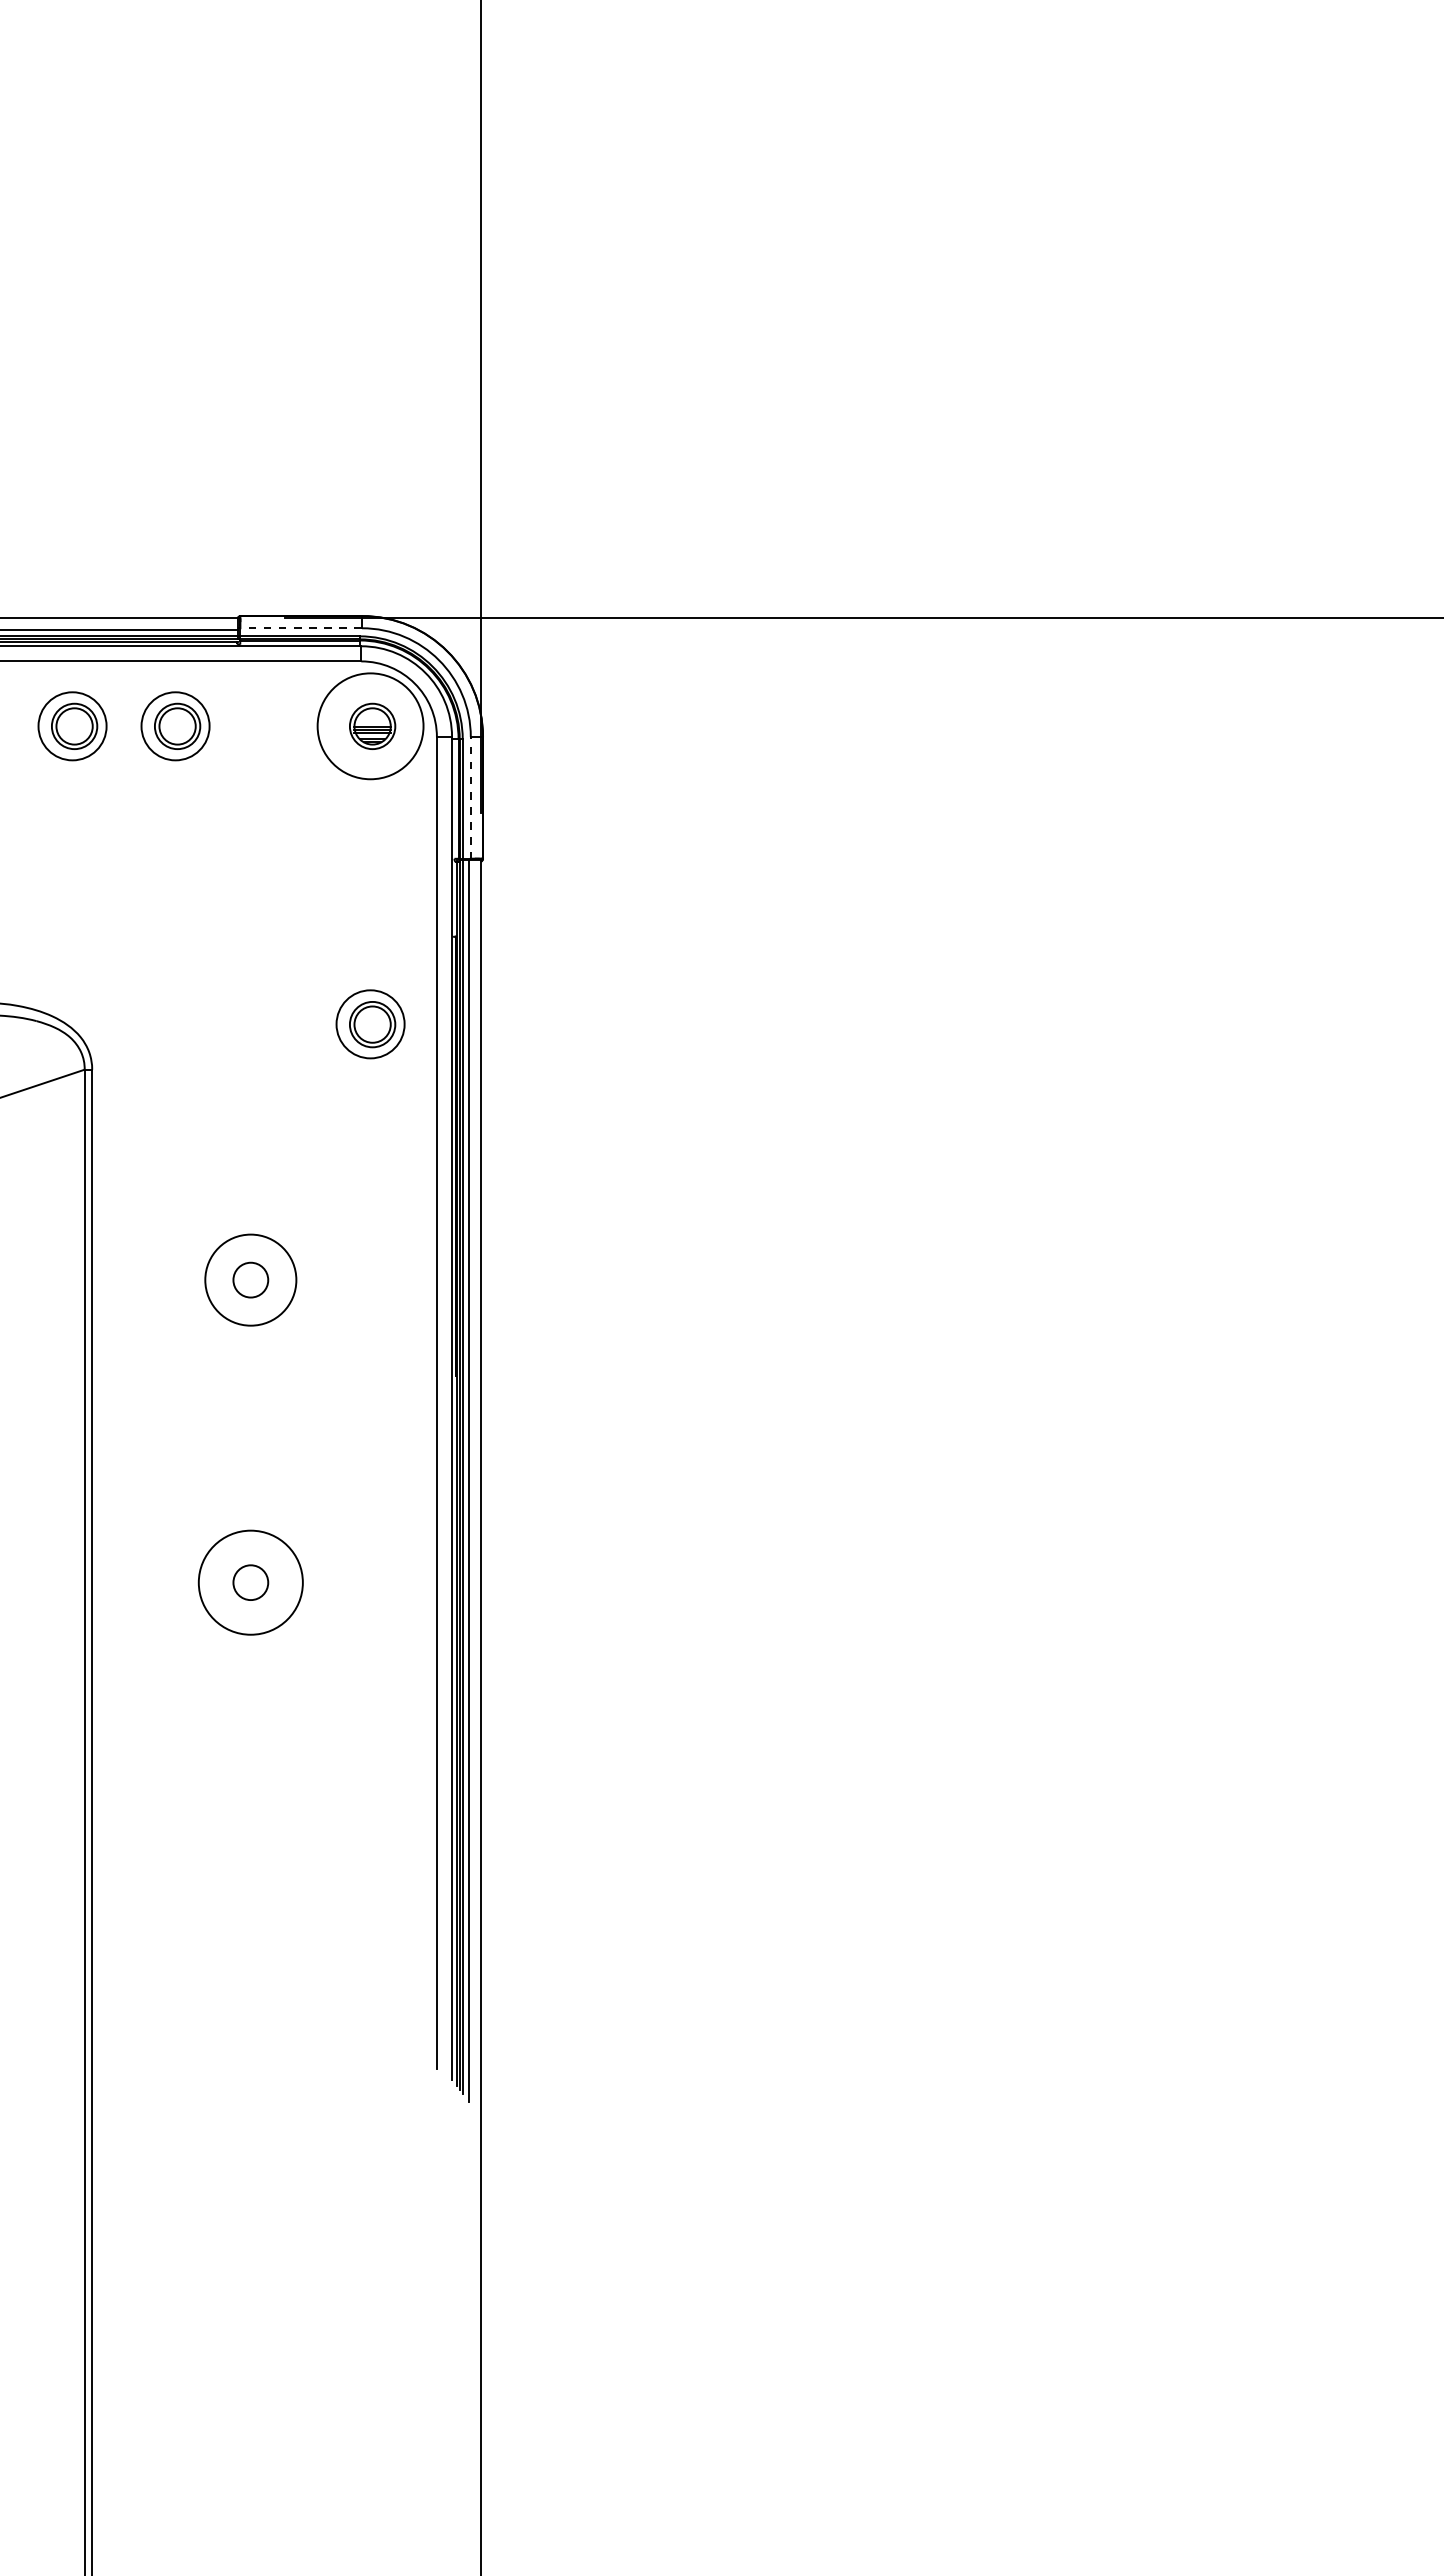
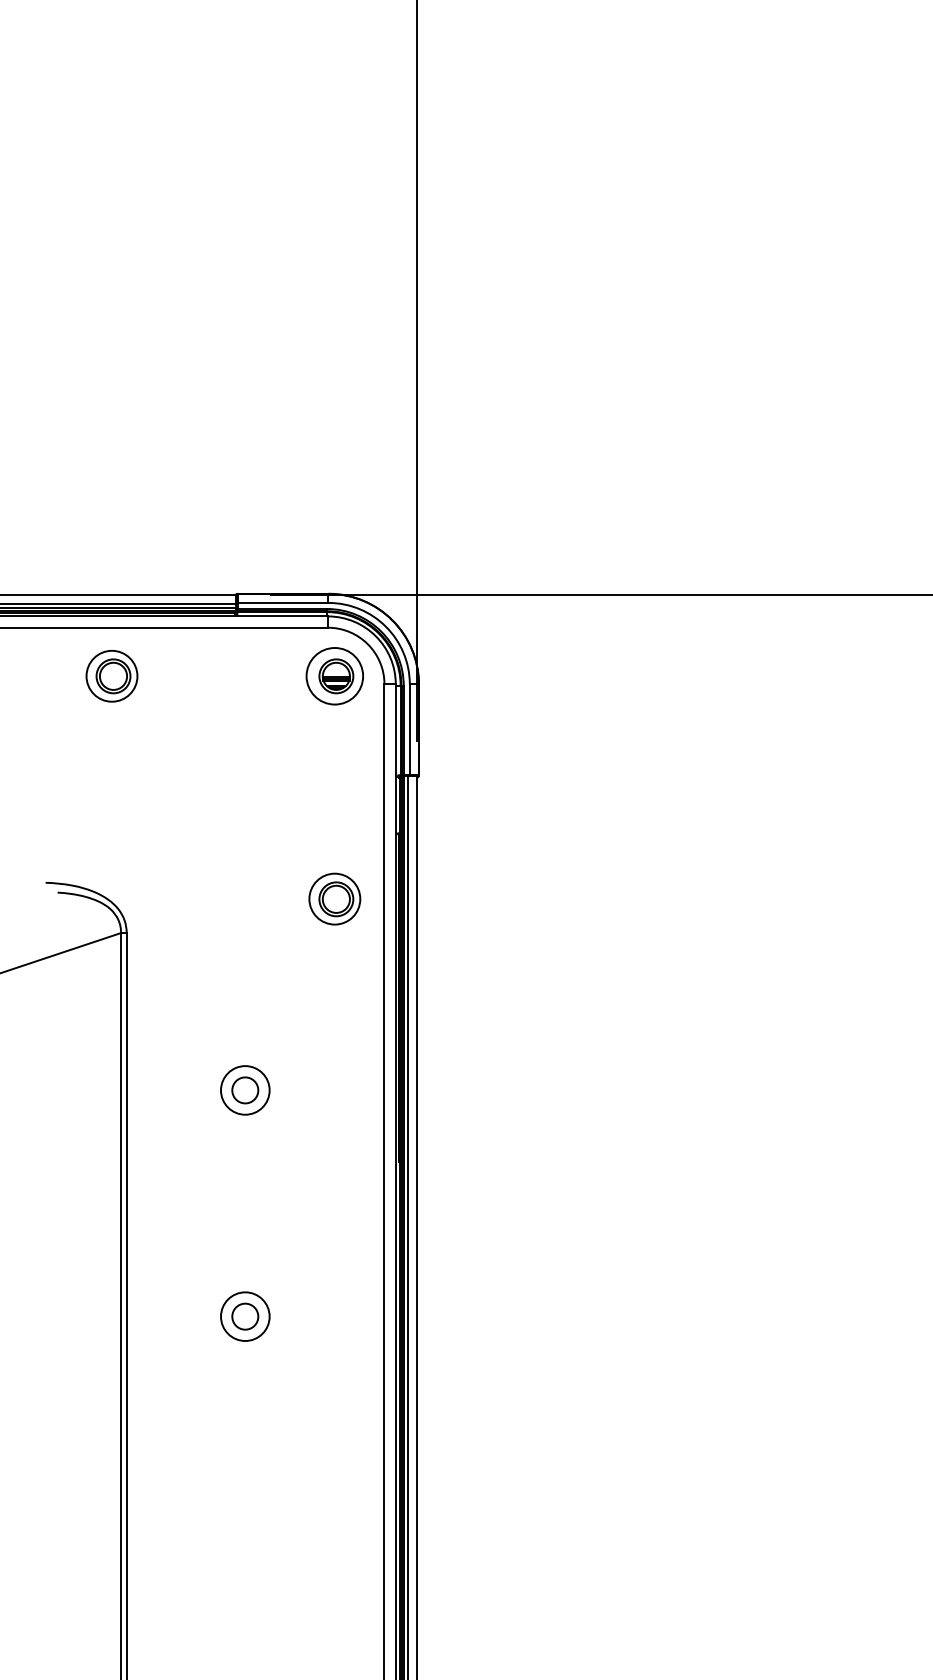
line: (300, 628) -> (282, 603), dashed -> solid
part: (175, 726) -> (188, 676), removed
circle: (370, 726) -> (334, 676), size x0.71
line: (470, 798) -> (409, 730), dashed -> solid
circle: (250, 1279) -> (245, 1089), size x0.71
circle: (250, 1582) -> (245, 1316), size x0.62

